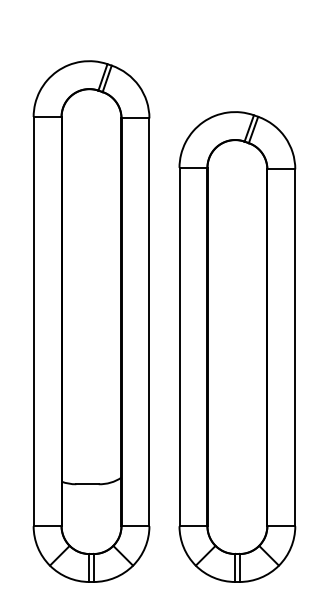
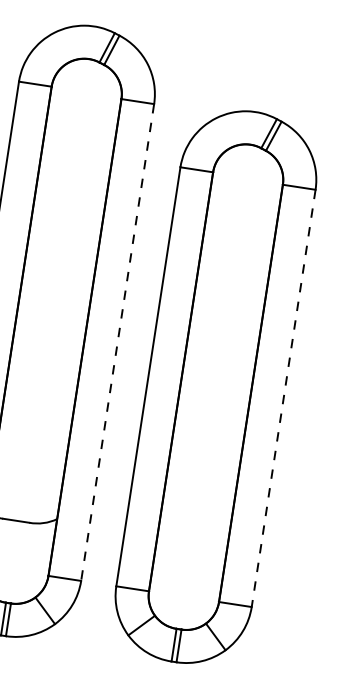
line: (149, 322) -> (117, 342), solid -> dashed
line: (295, 348) -> (283, 399), solid -> dashed

